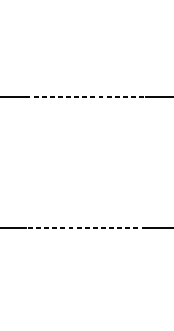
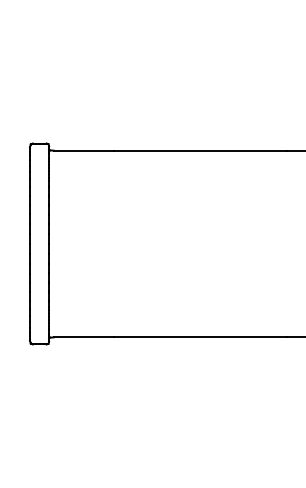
line: (86, 96) -> (200, 150), dashed -> solid
line: (85, 227) -> (199, 337), dashed -> solid

